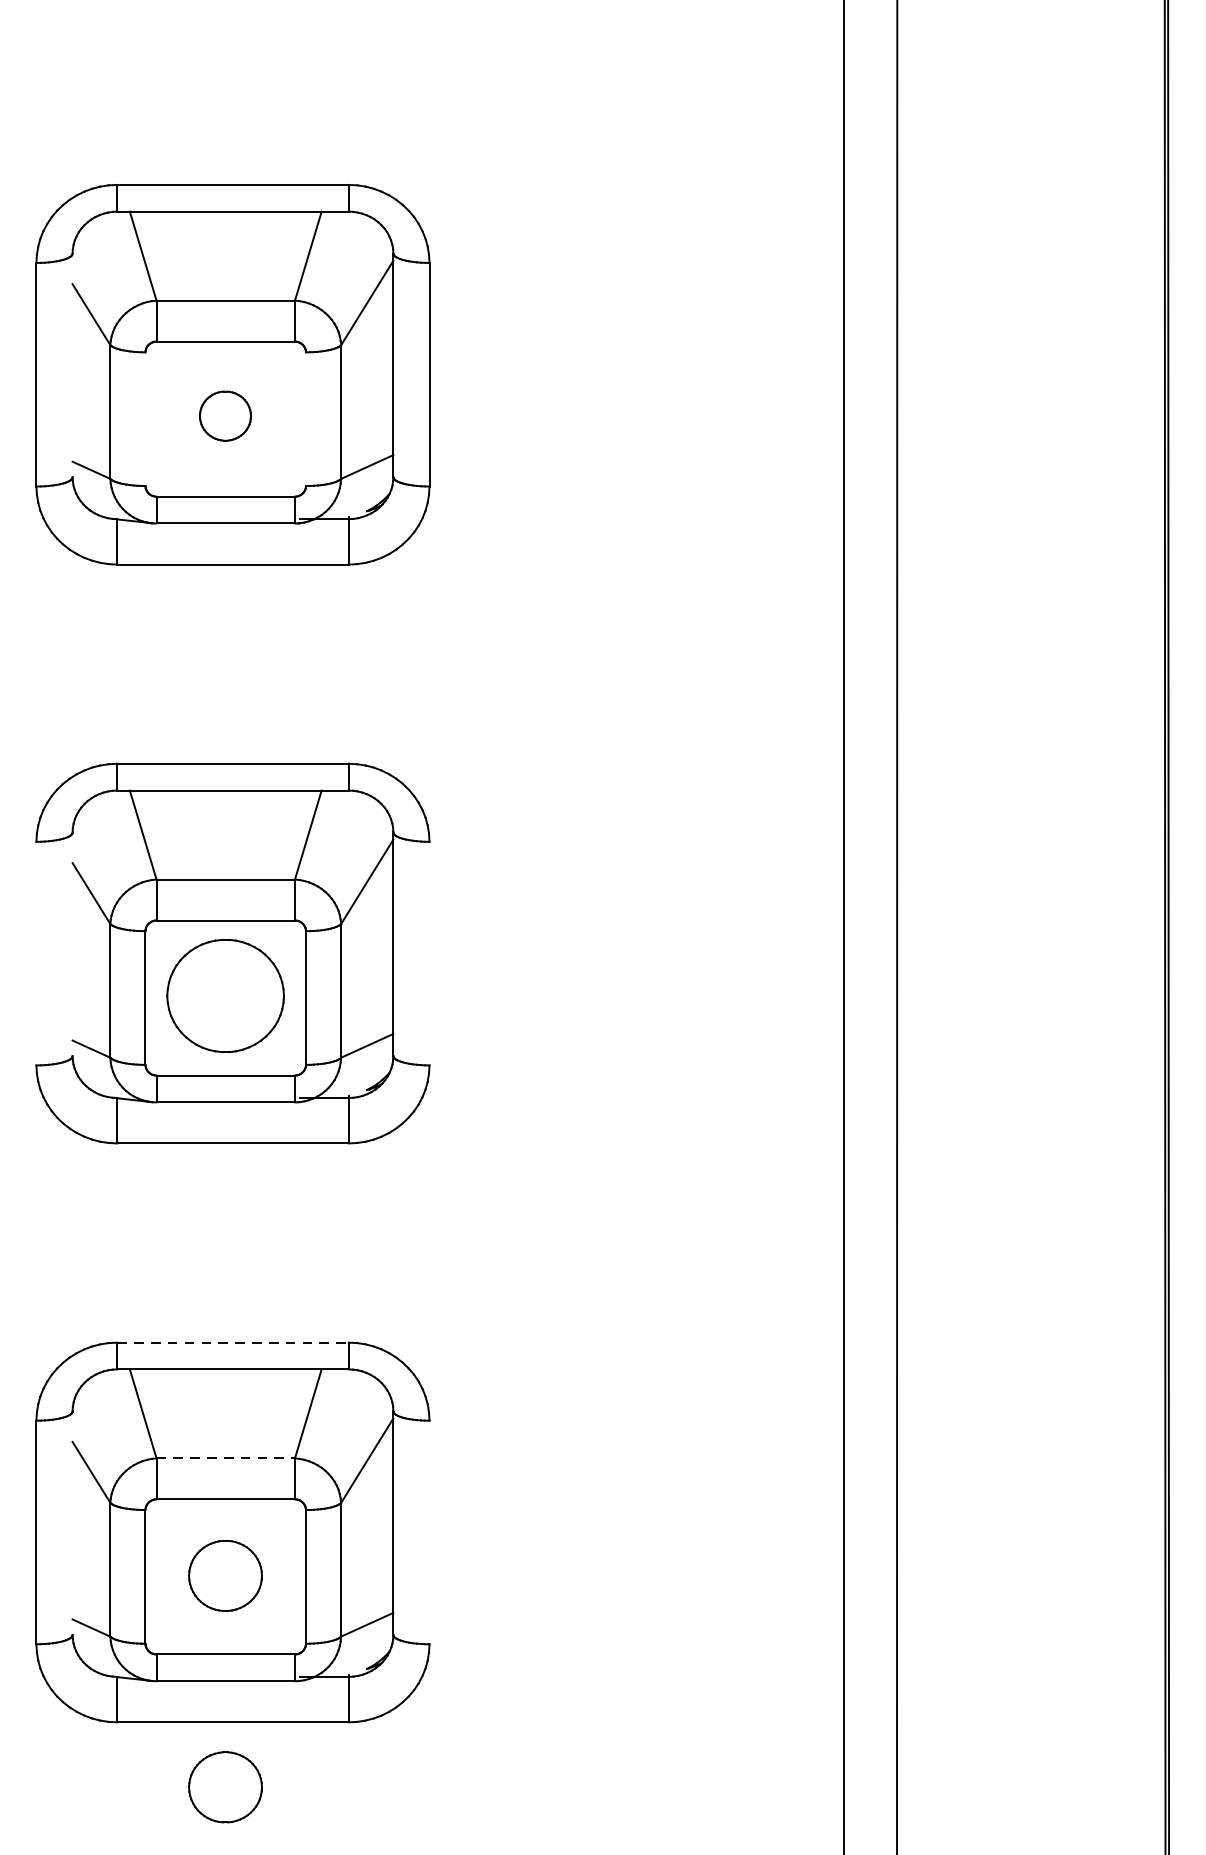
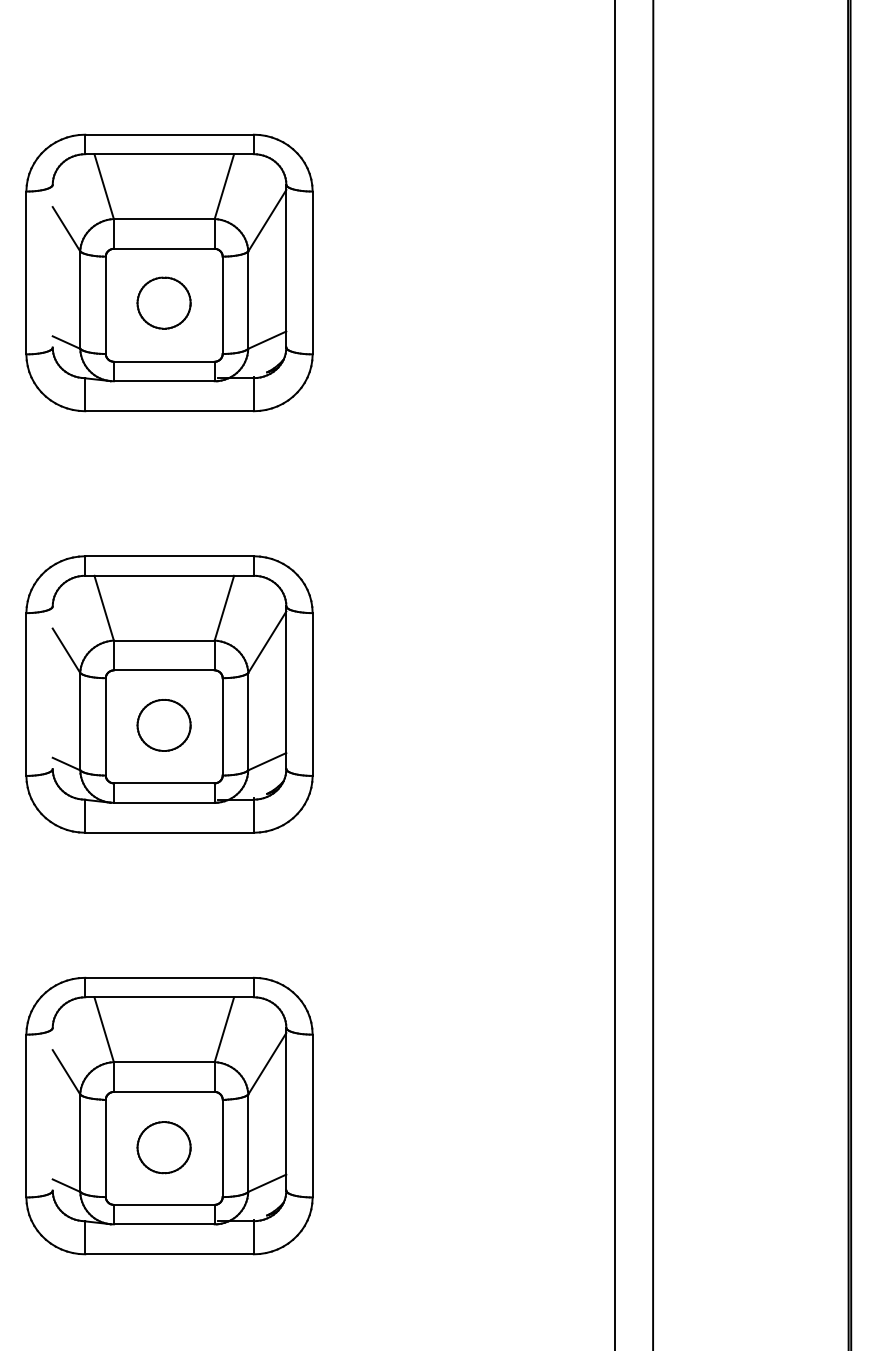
part: (224, 415) -> (163, 302), size x1.43
line: (145, 418) -> (105, 304), added
line: (305, 418) -> (222, 304), added
line: (36, 953) -> (26, 694), added
line: (429, 953) -> (312, 694), added
part: (224, 996) -> (163, 725), size x0.62
line: (234, 1342) -> (170, 977), dashed -> solid
line: (226, 1458) -> (164, 1062), dashed -> solid
line: (429, 1531) -> (312, 1115), added
part: (224, 1787) -> (163, 1301), removed

